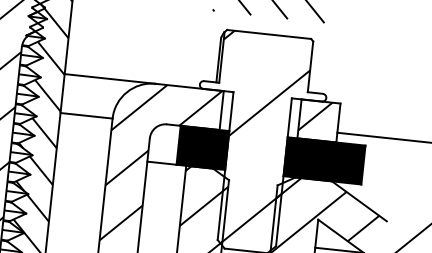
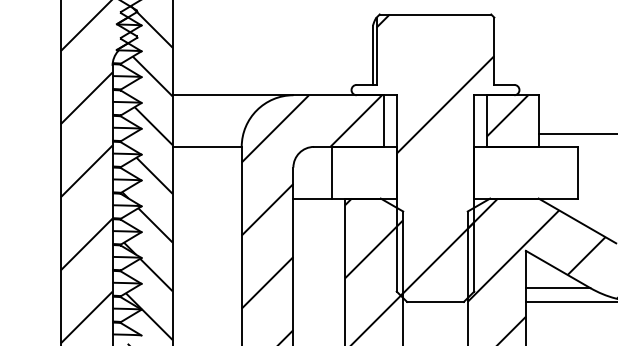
fill: (203, 147) -> (364, 172), removed
fill: (324, 160) -> (525, 172), removed

